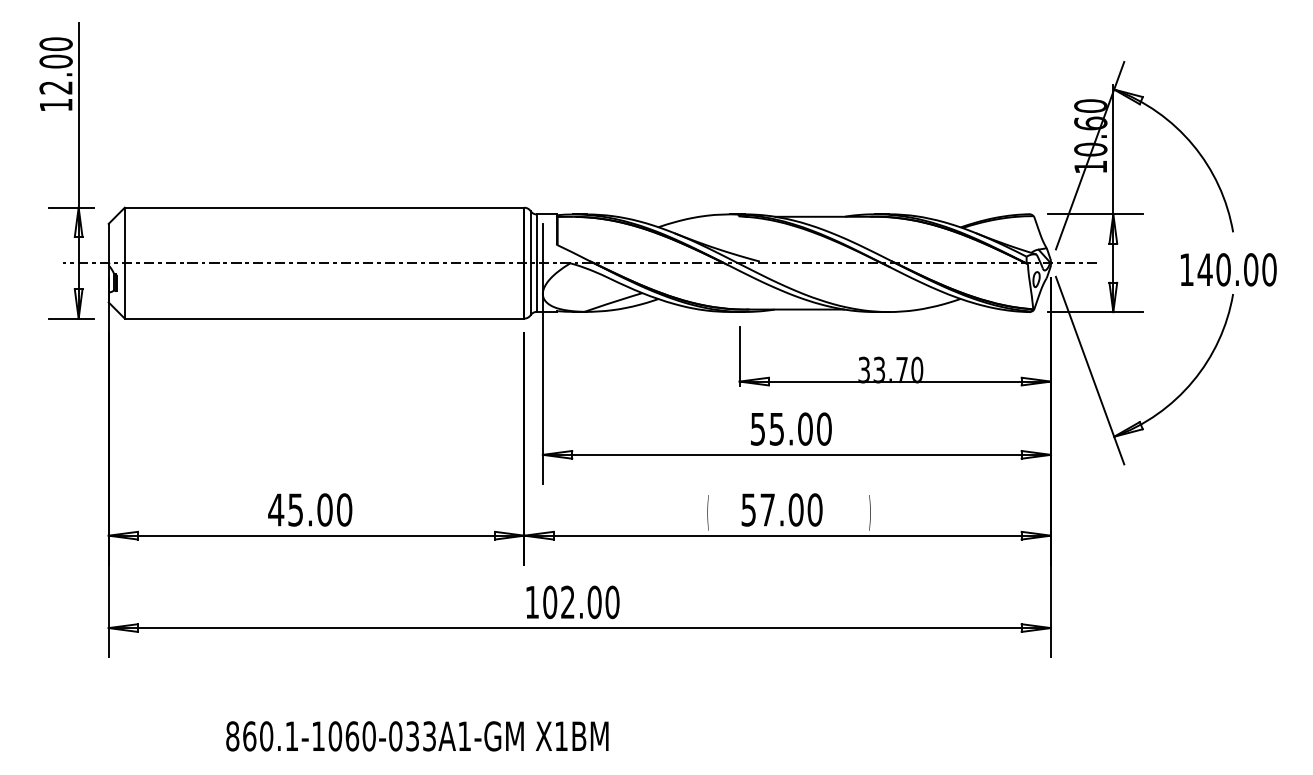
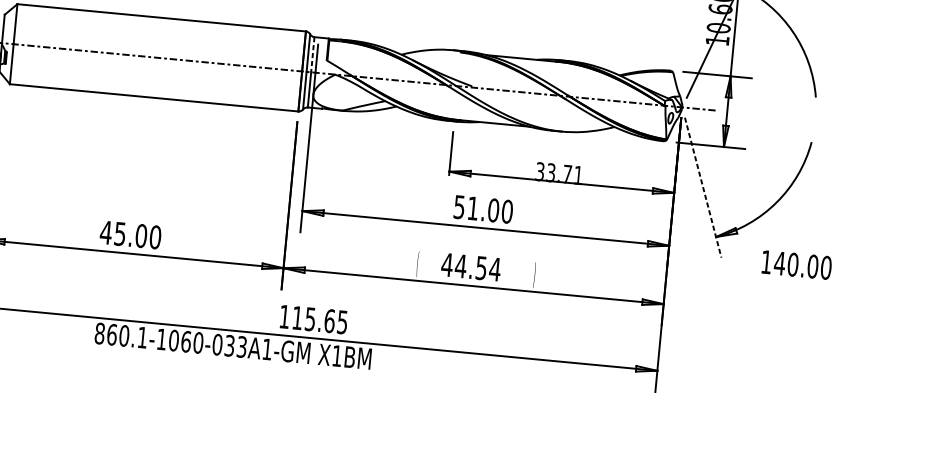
line: (536, 239) -> (312, 55), solid -> dashed
text: (1228, 269) -> (796, 264), moved
text: (917, 369) -> (578, 175), 33.70 -> 33.71
line: (1090, 370) -> (703, 187), solid -> dashed
text: (776, 429) -> (472, 208), 55.00 -> 51.00
text: (781, 509) -> (470, 266), 57.00 -> 44.54
text: (581, 602) -> (320, 320), 102.00 -> 115.65
text: (417, 736) -> (233, 346), moved

